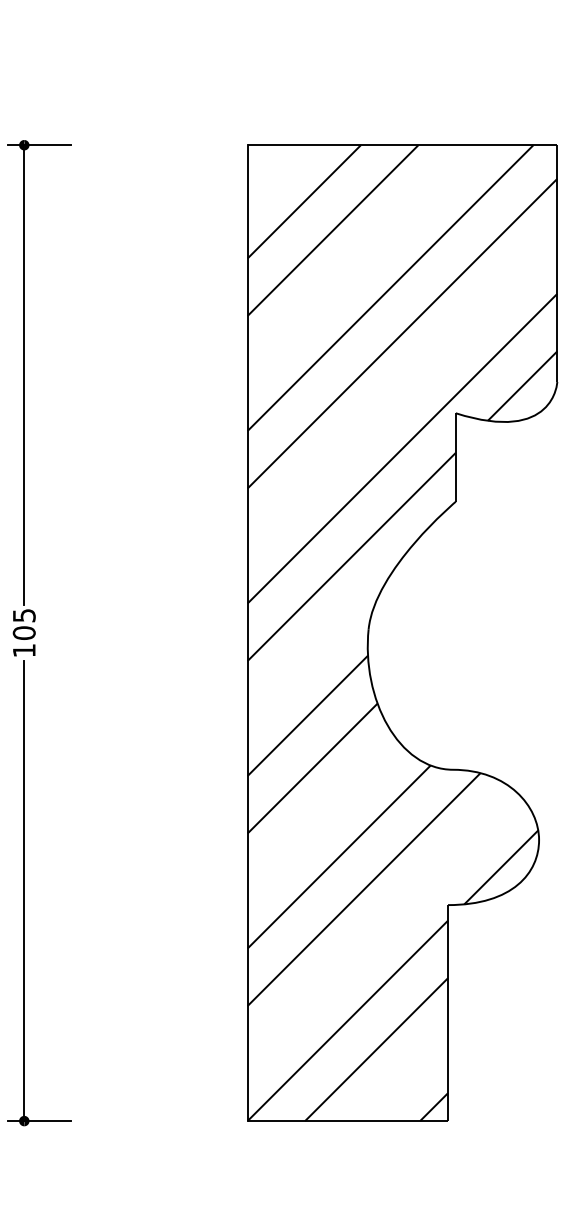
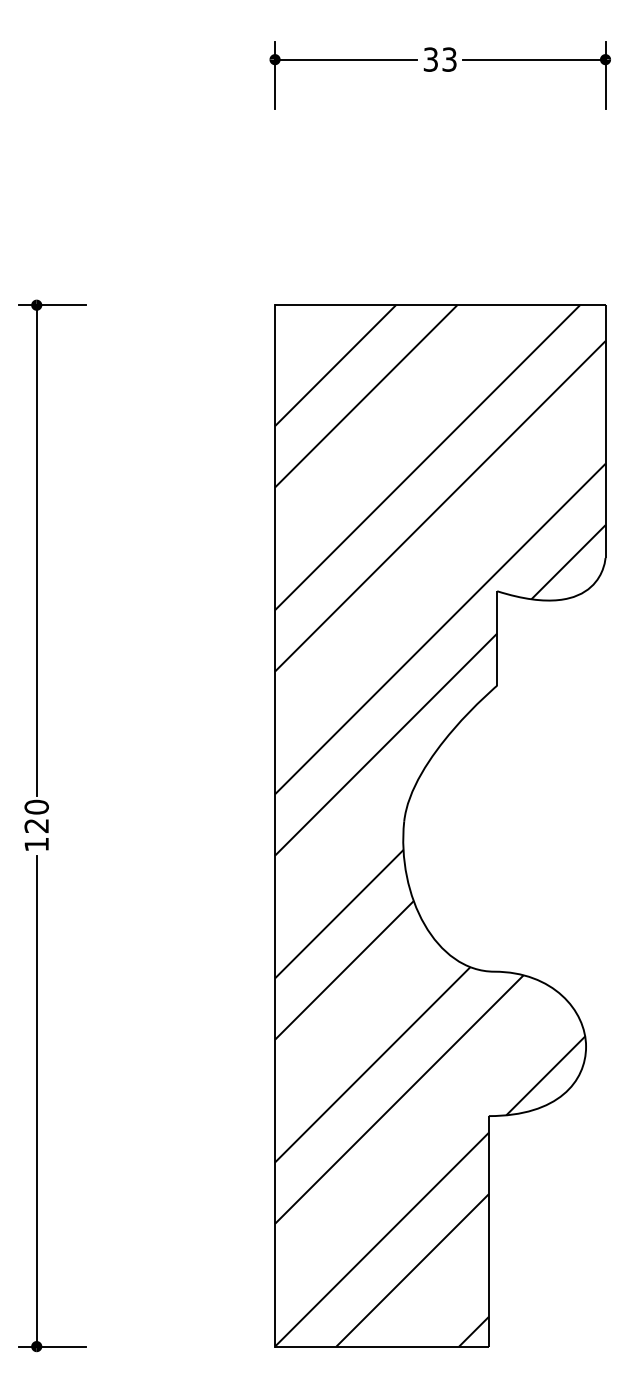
text: (24, 624) -> (36, 816), 105 -> 120

